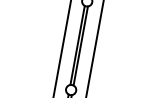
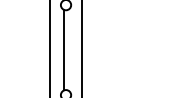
line: (80, 46) -> (67, 50), removed

